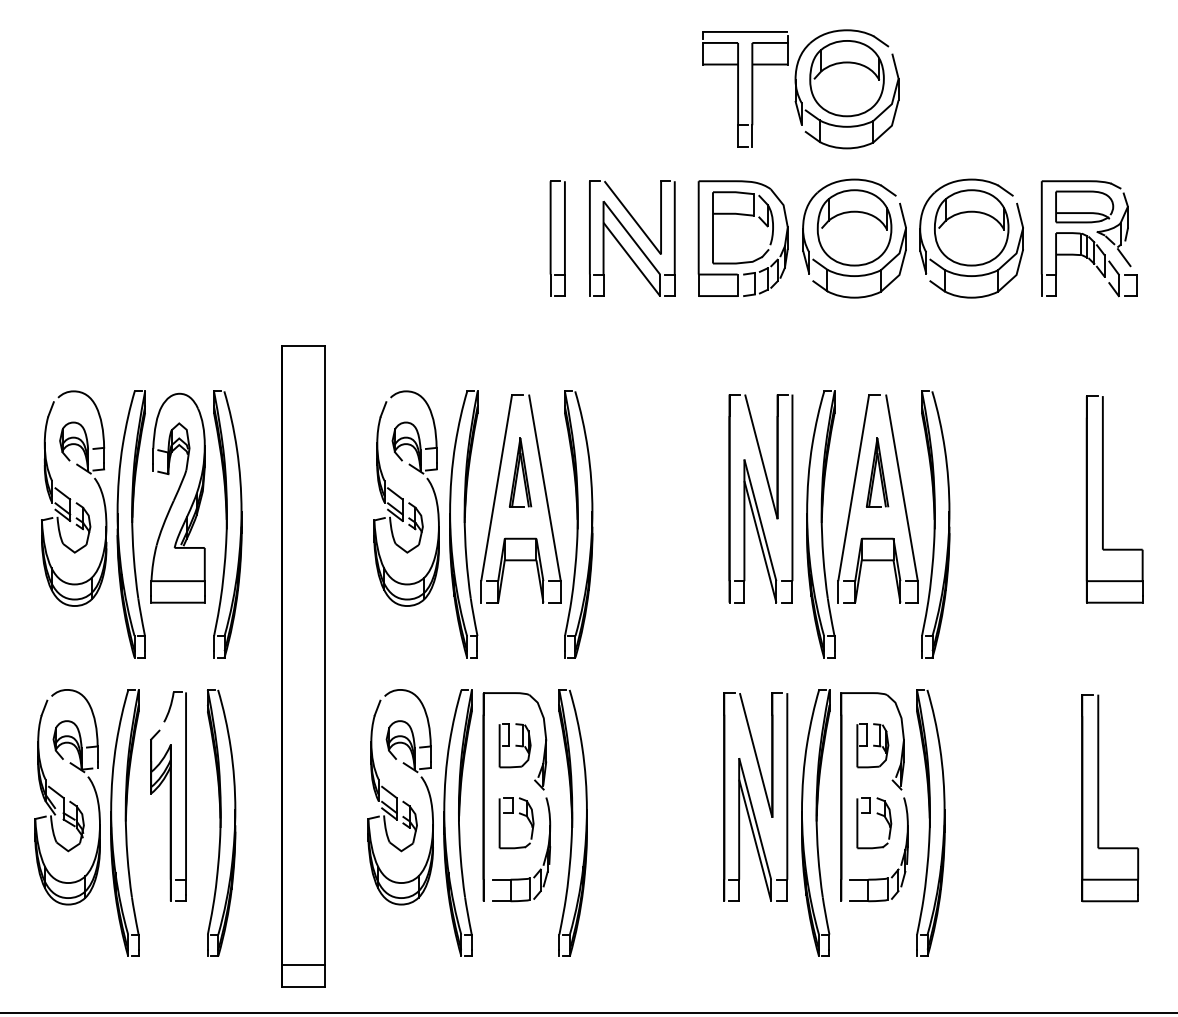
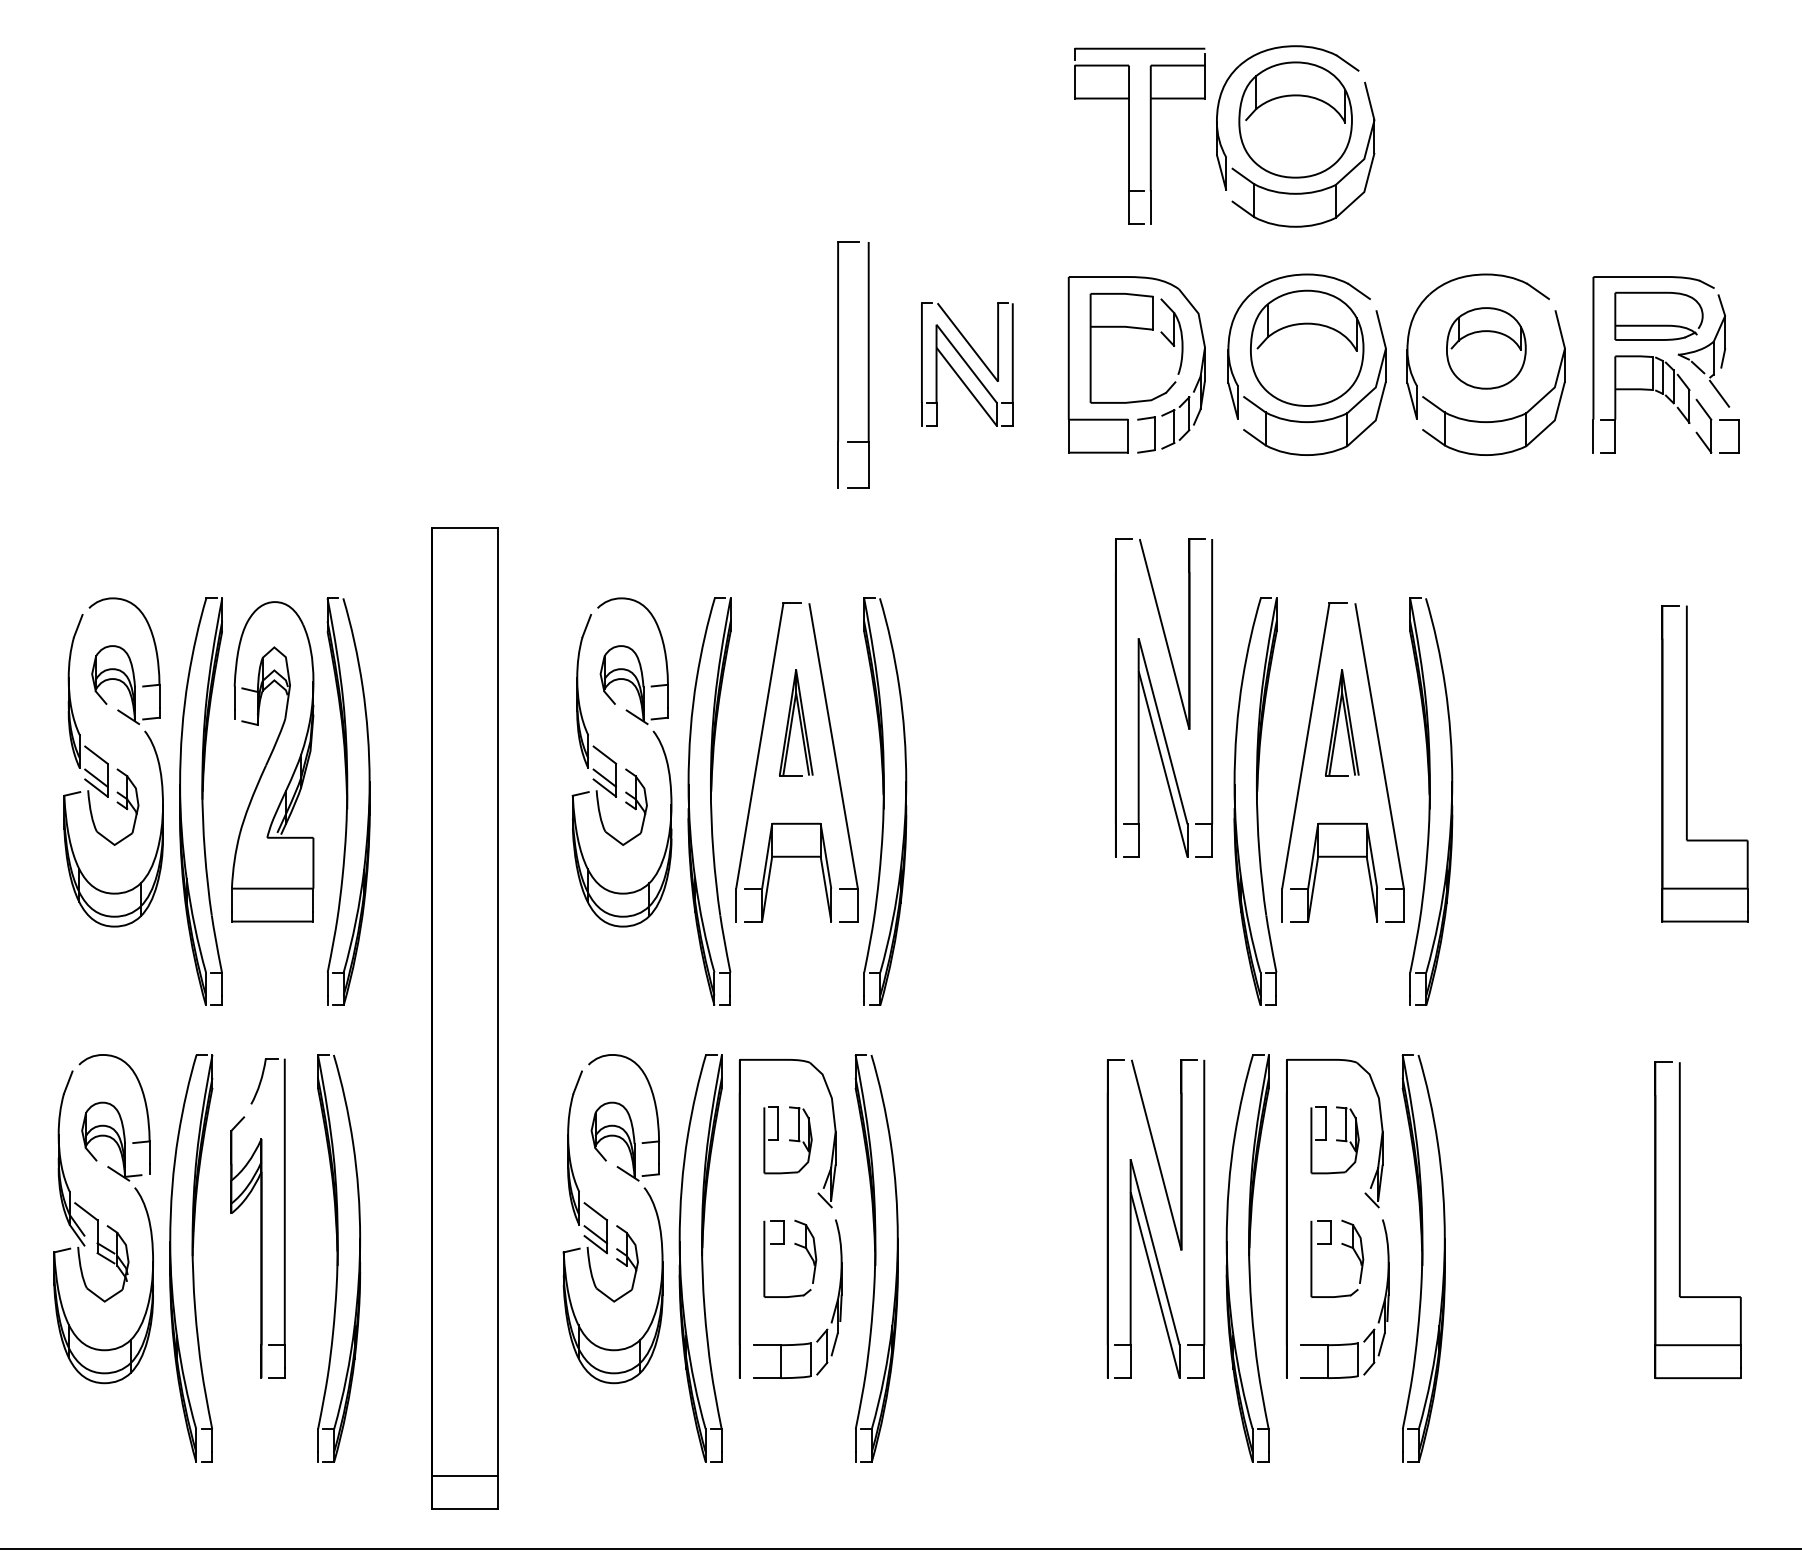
part: (971, 227) -> (1485, 347), size x0.7
part: (557, 238) -> (852, 364), size x1.4
part: (632, 238) -> (967, 364), size x0.7
part: (760, 498) -> (1163, 697), moved

